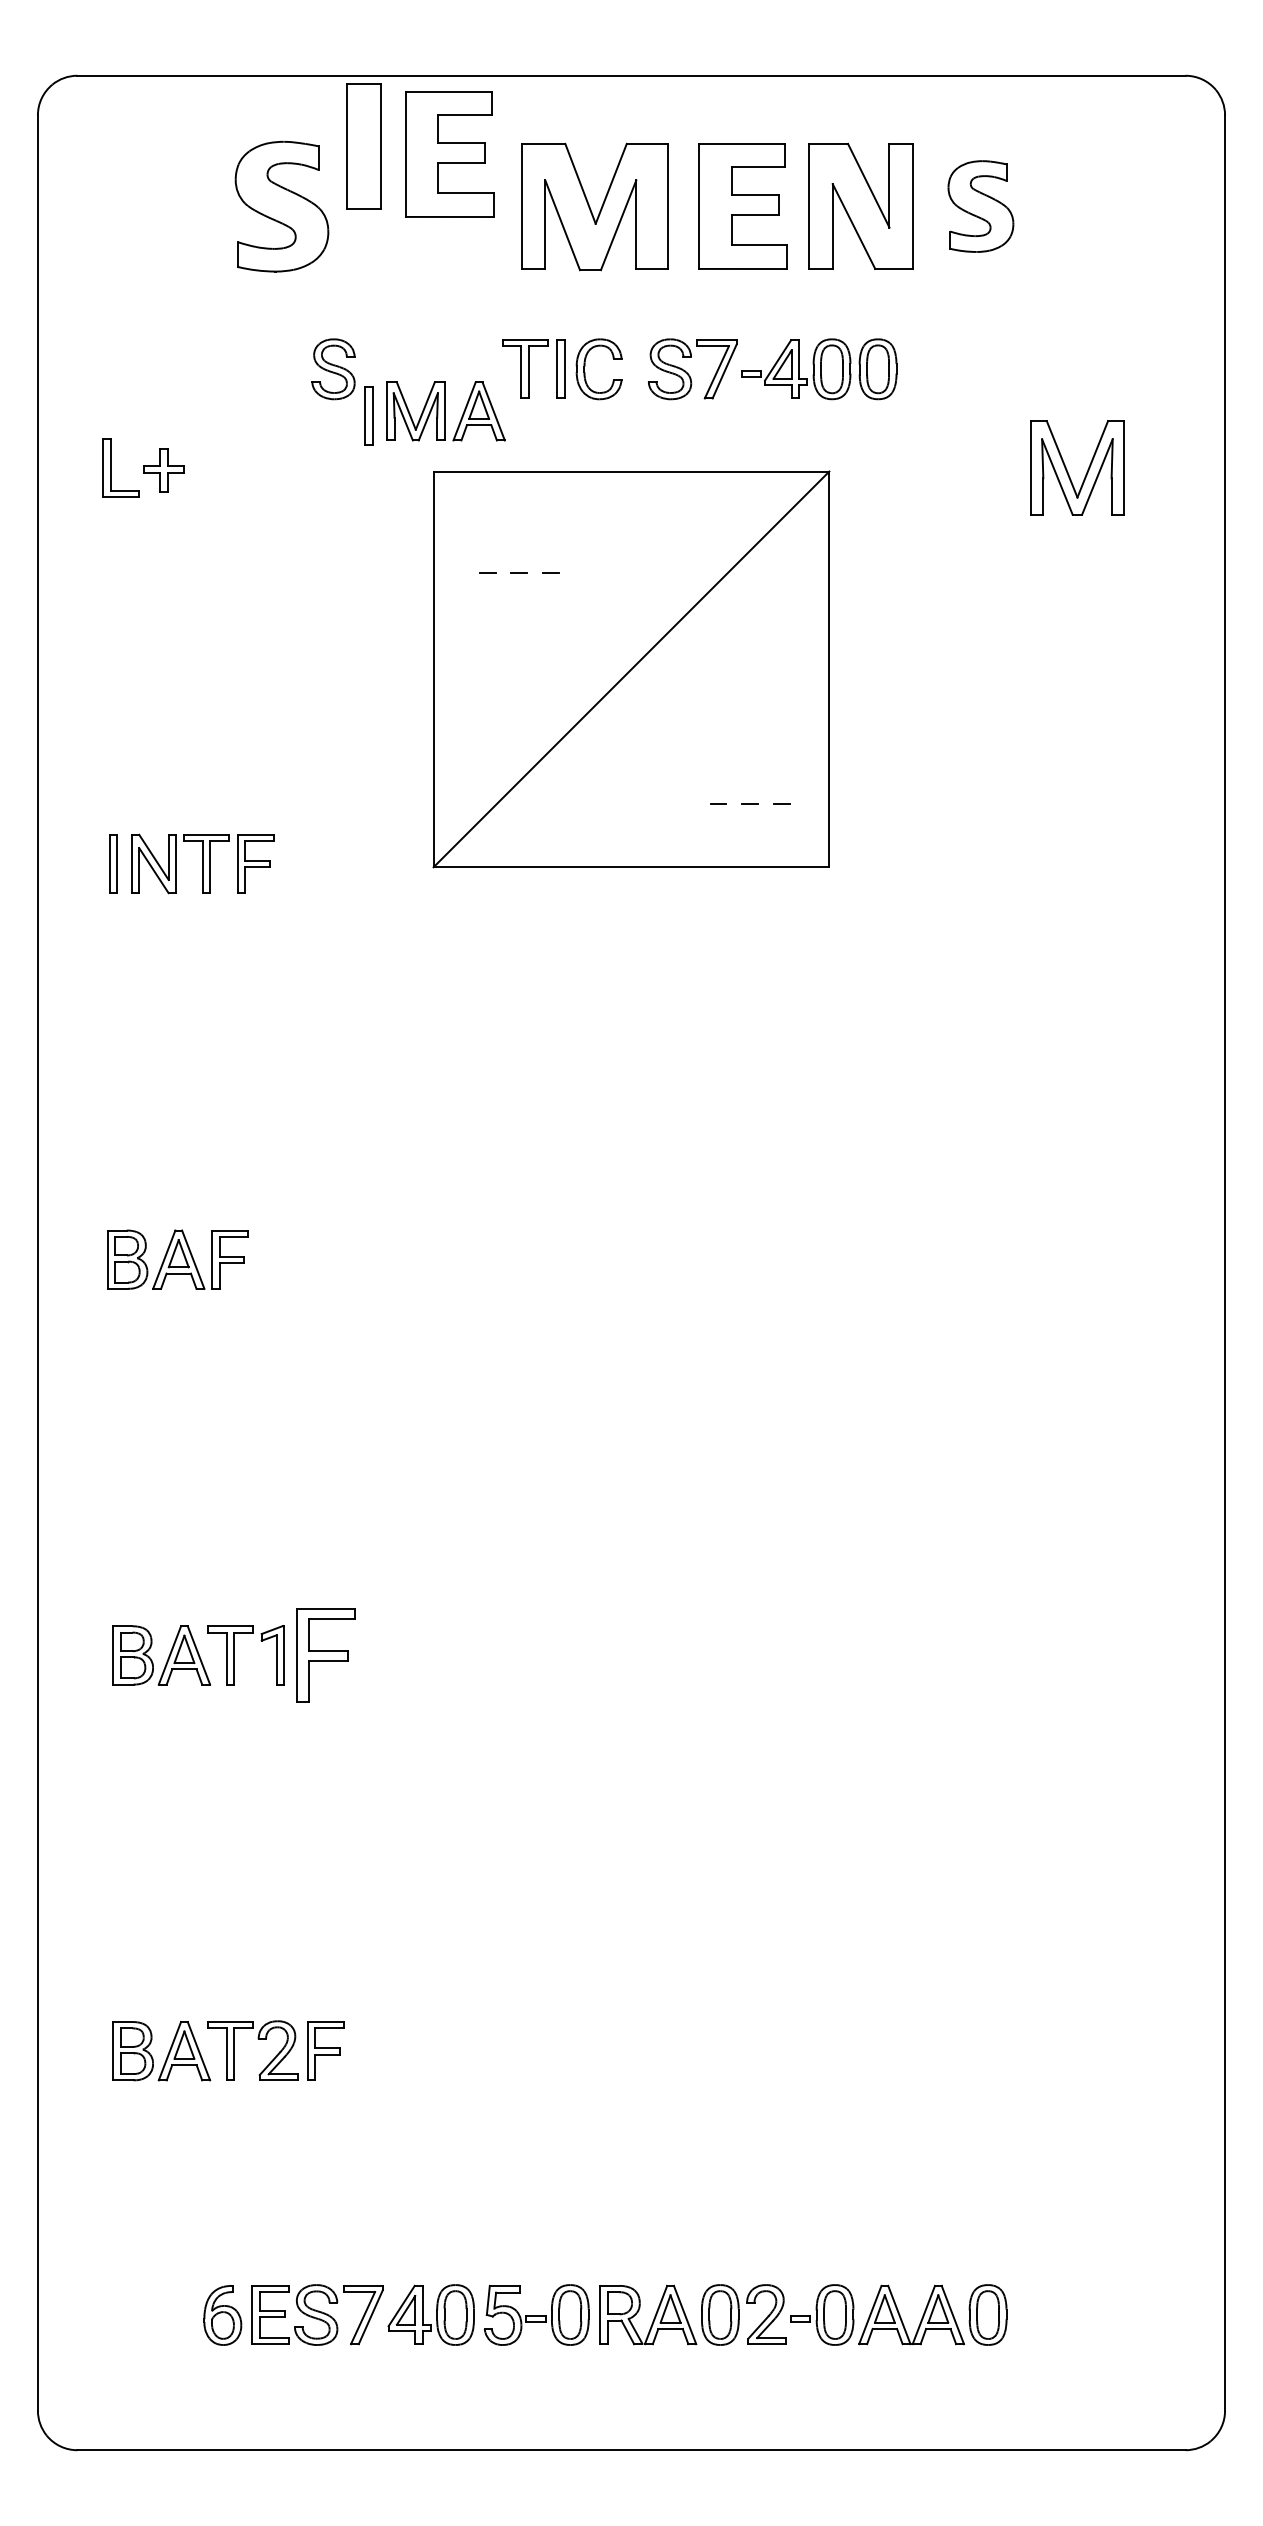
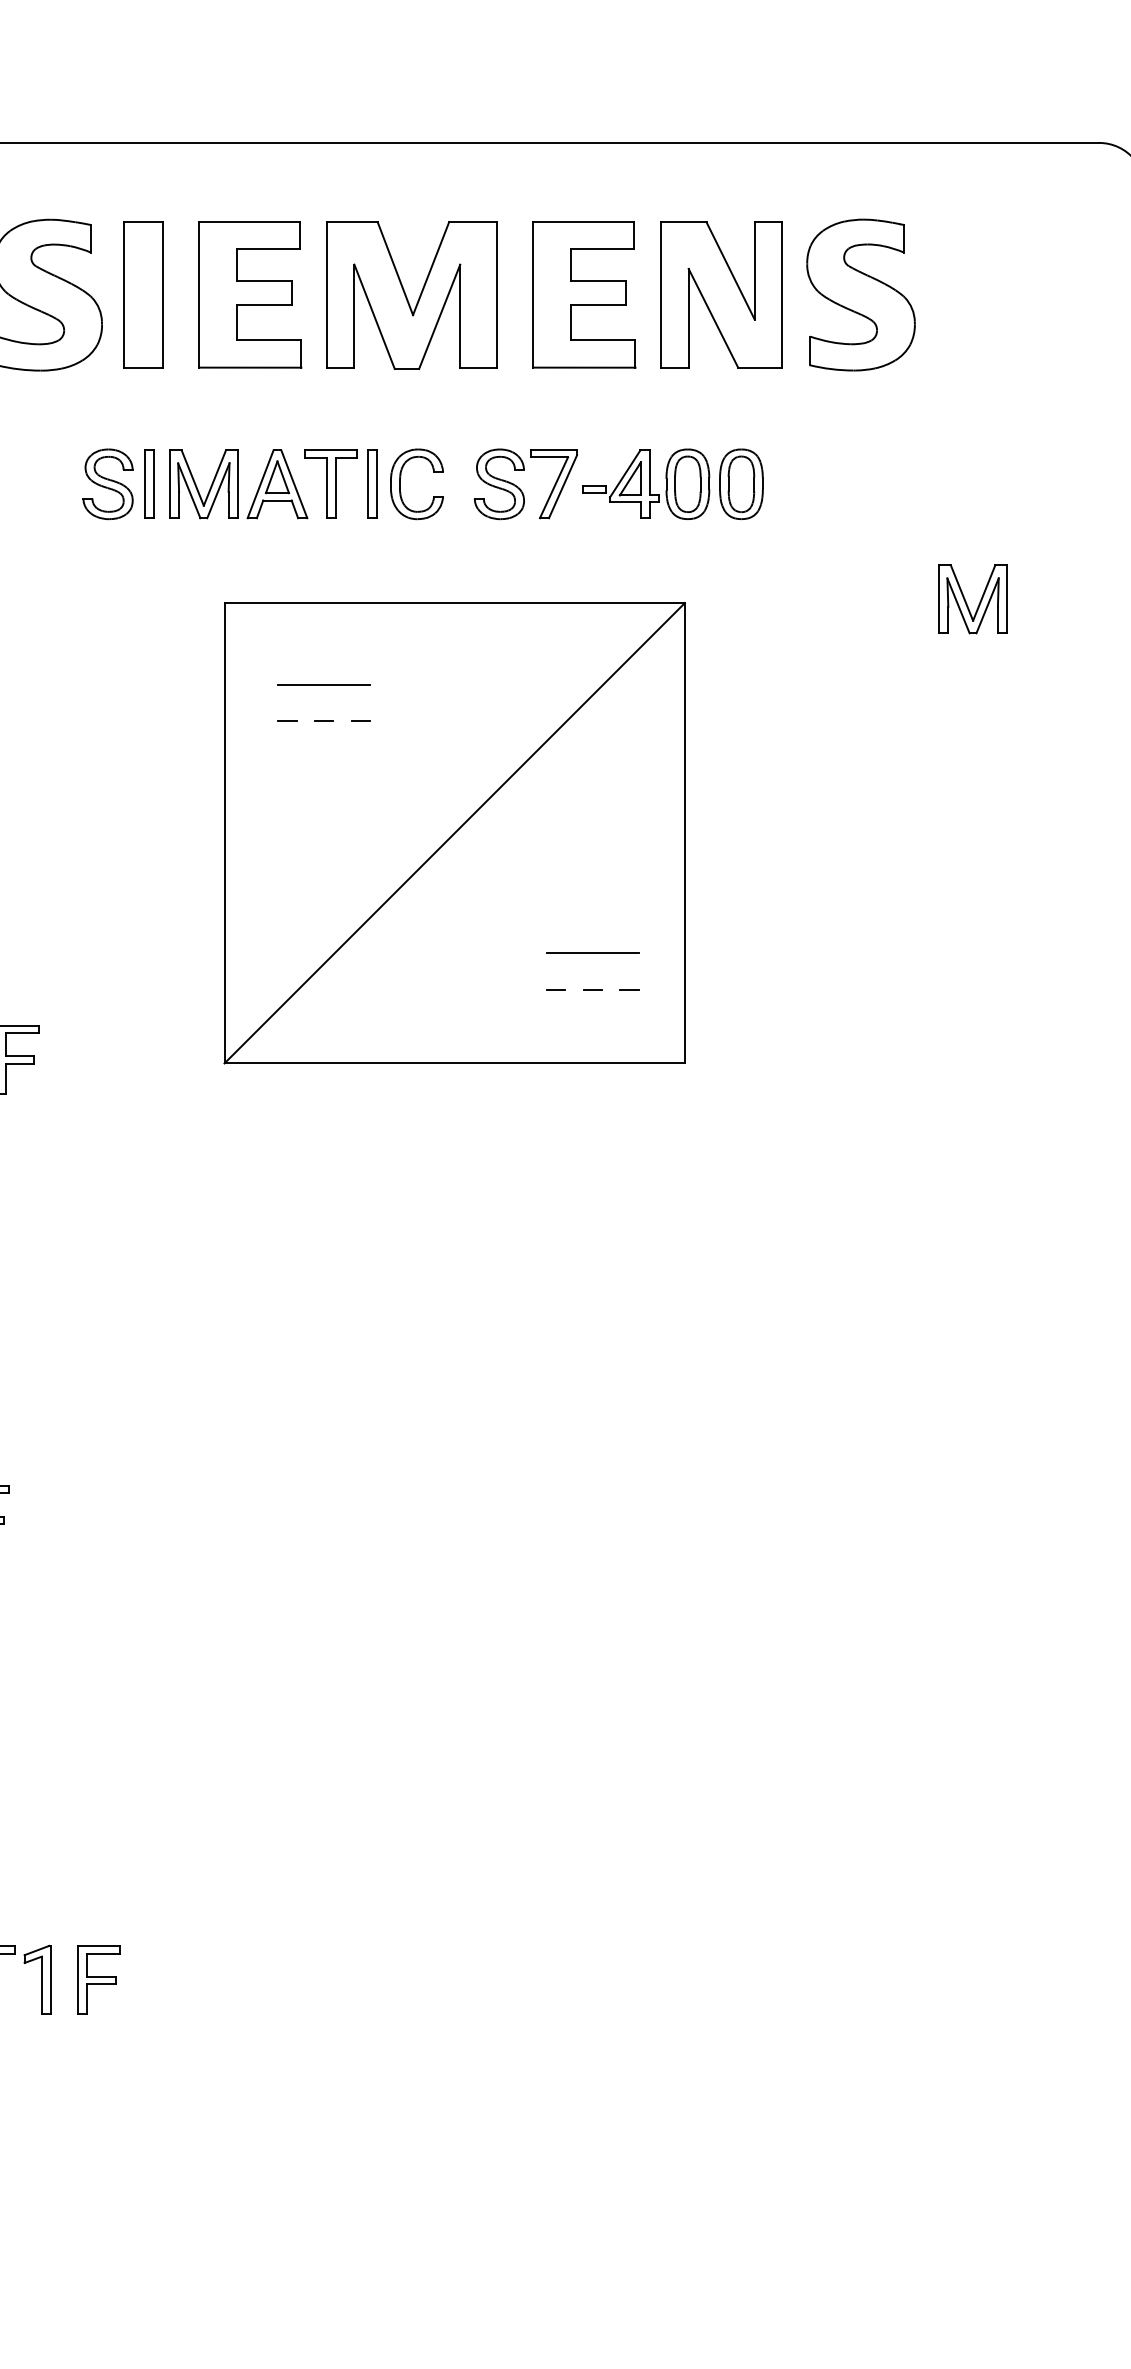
part: (363, 146) -> (142, 294), moved
part: (449, 154) -> (249, 294), moved
part: (980, 206) -> (860, 294), size x1.43
part: (445, 411) -> (238, 484), moved
part: (368, 415) -> (148, 483), moved
part: (1076, 468) -> (972, 599), size x0.62
line: (518, 541) -> (323, 684), added
line: (749, 772) -> (591, 953), added
part: (325, 1655) -> (98, 1980), size x0.62

